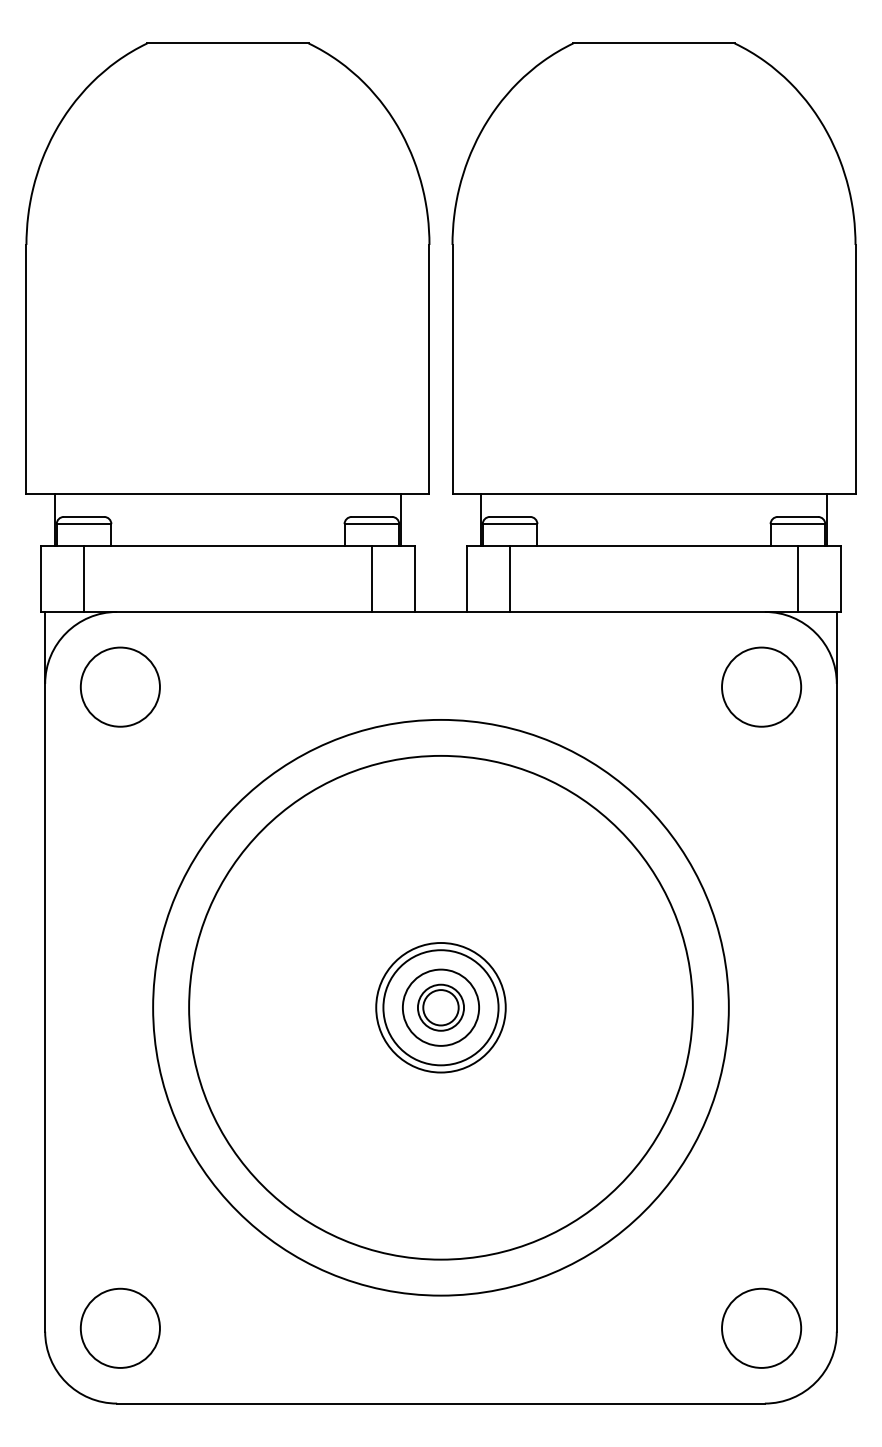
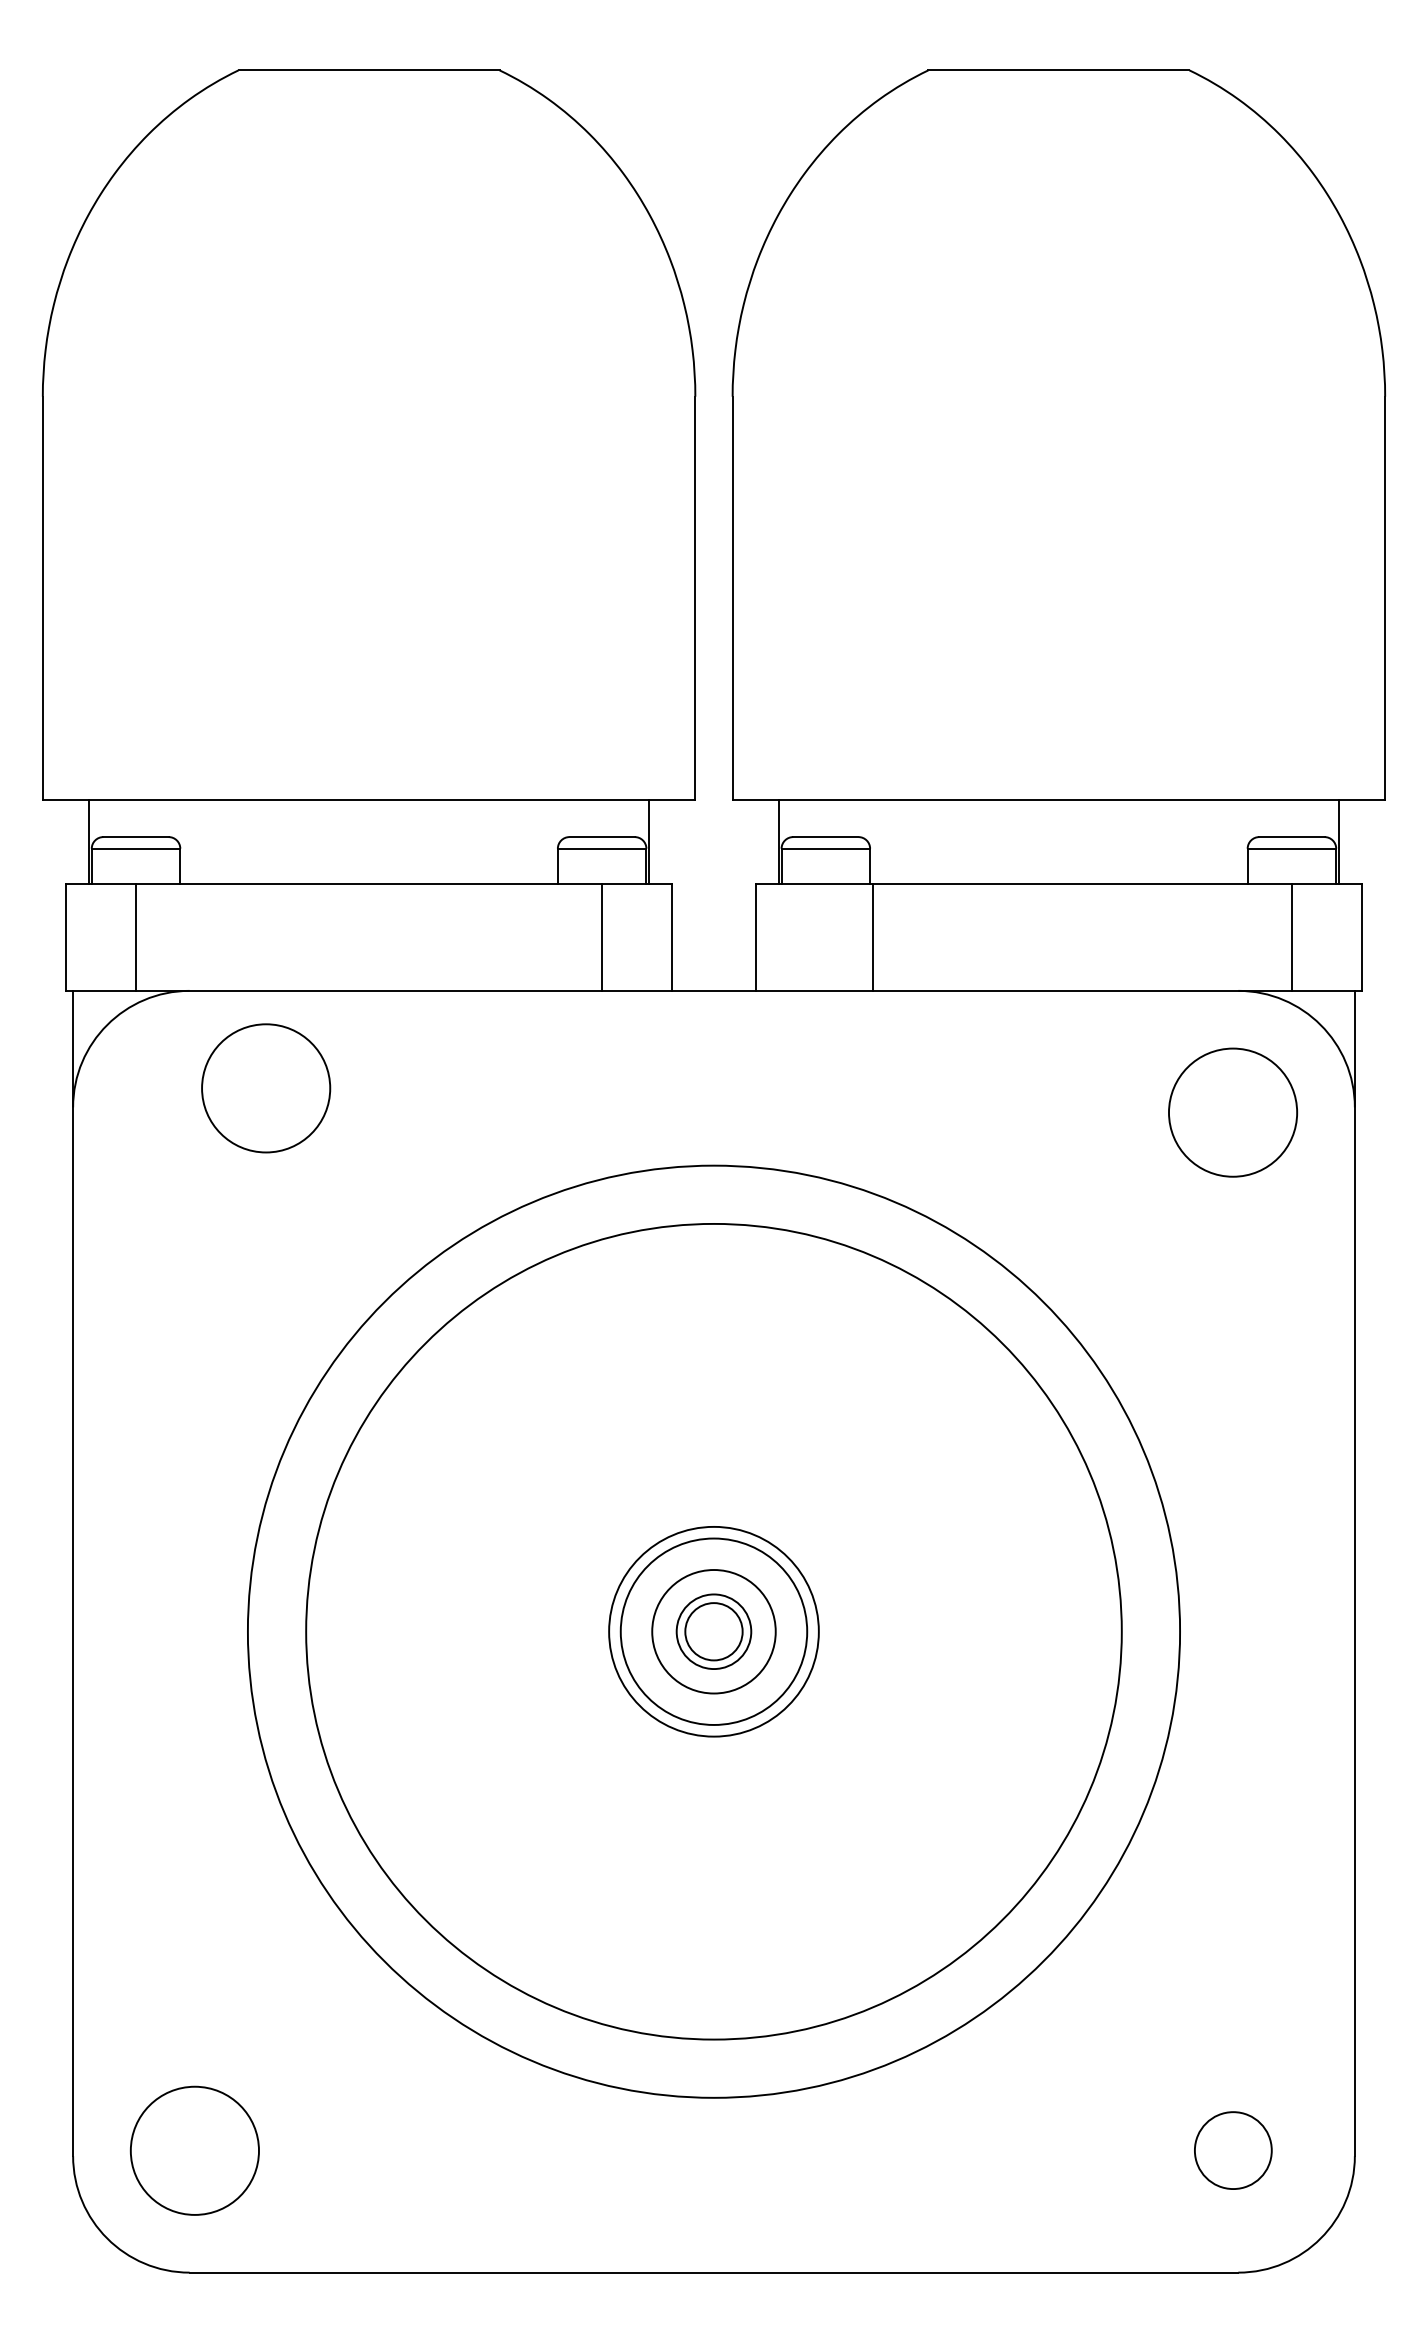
line: (510, 578) -> (873, 936), moved
circle: (119, 686) -> (264, 1087), moved
circle: (761, 1327) -> (1232, 2149), size x0.6

